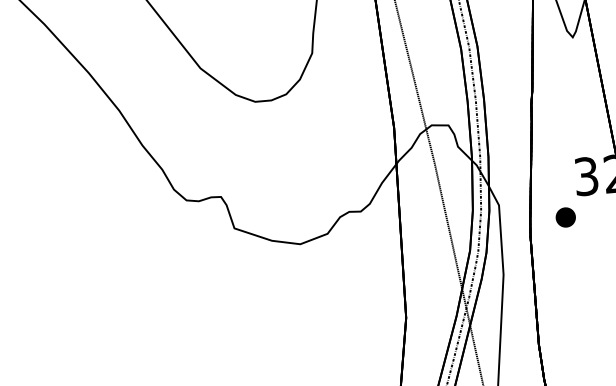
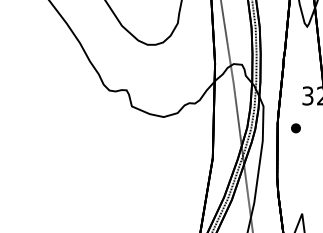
part: (564, 217) -> (295, 128), moved

